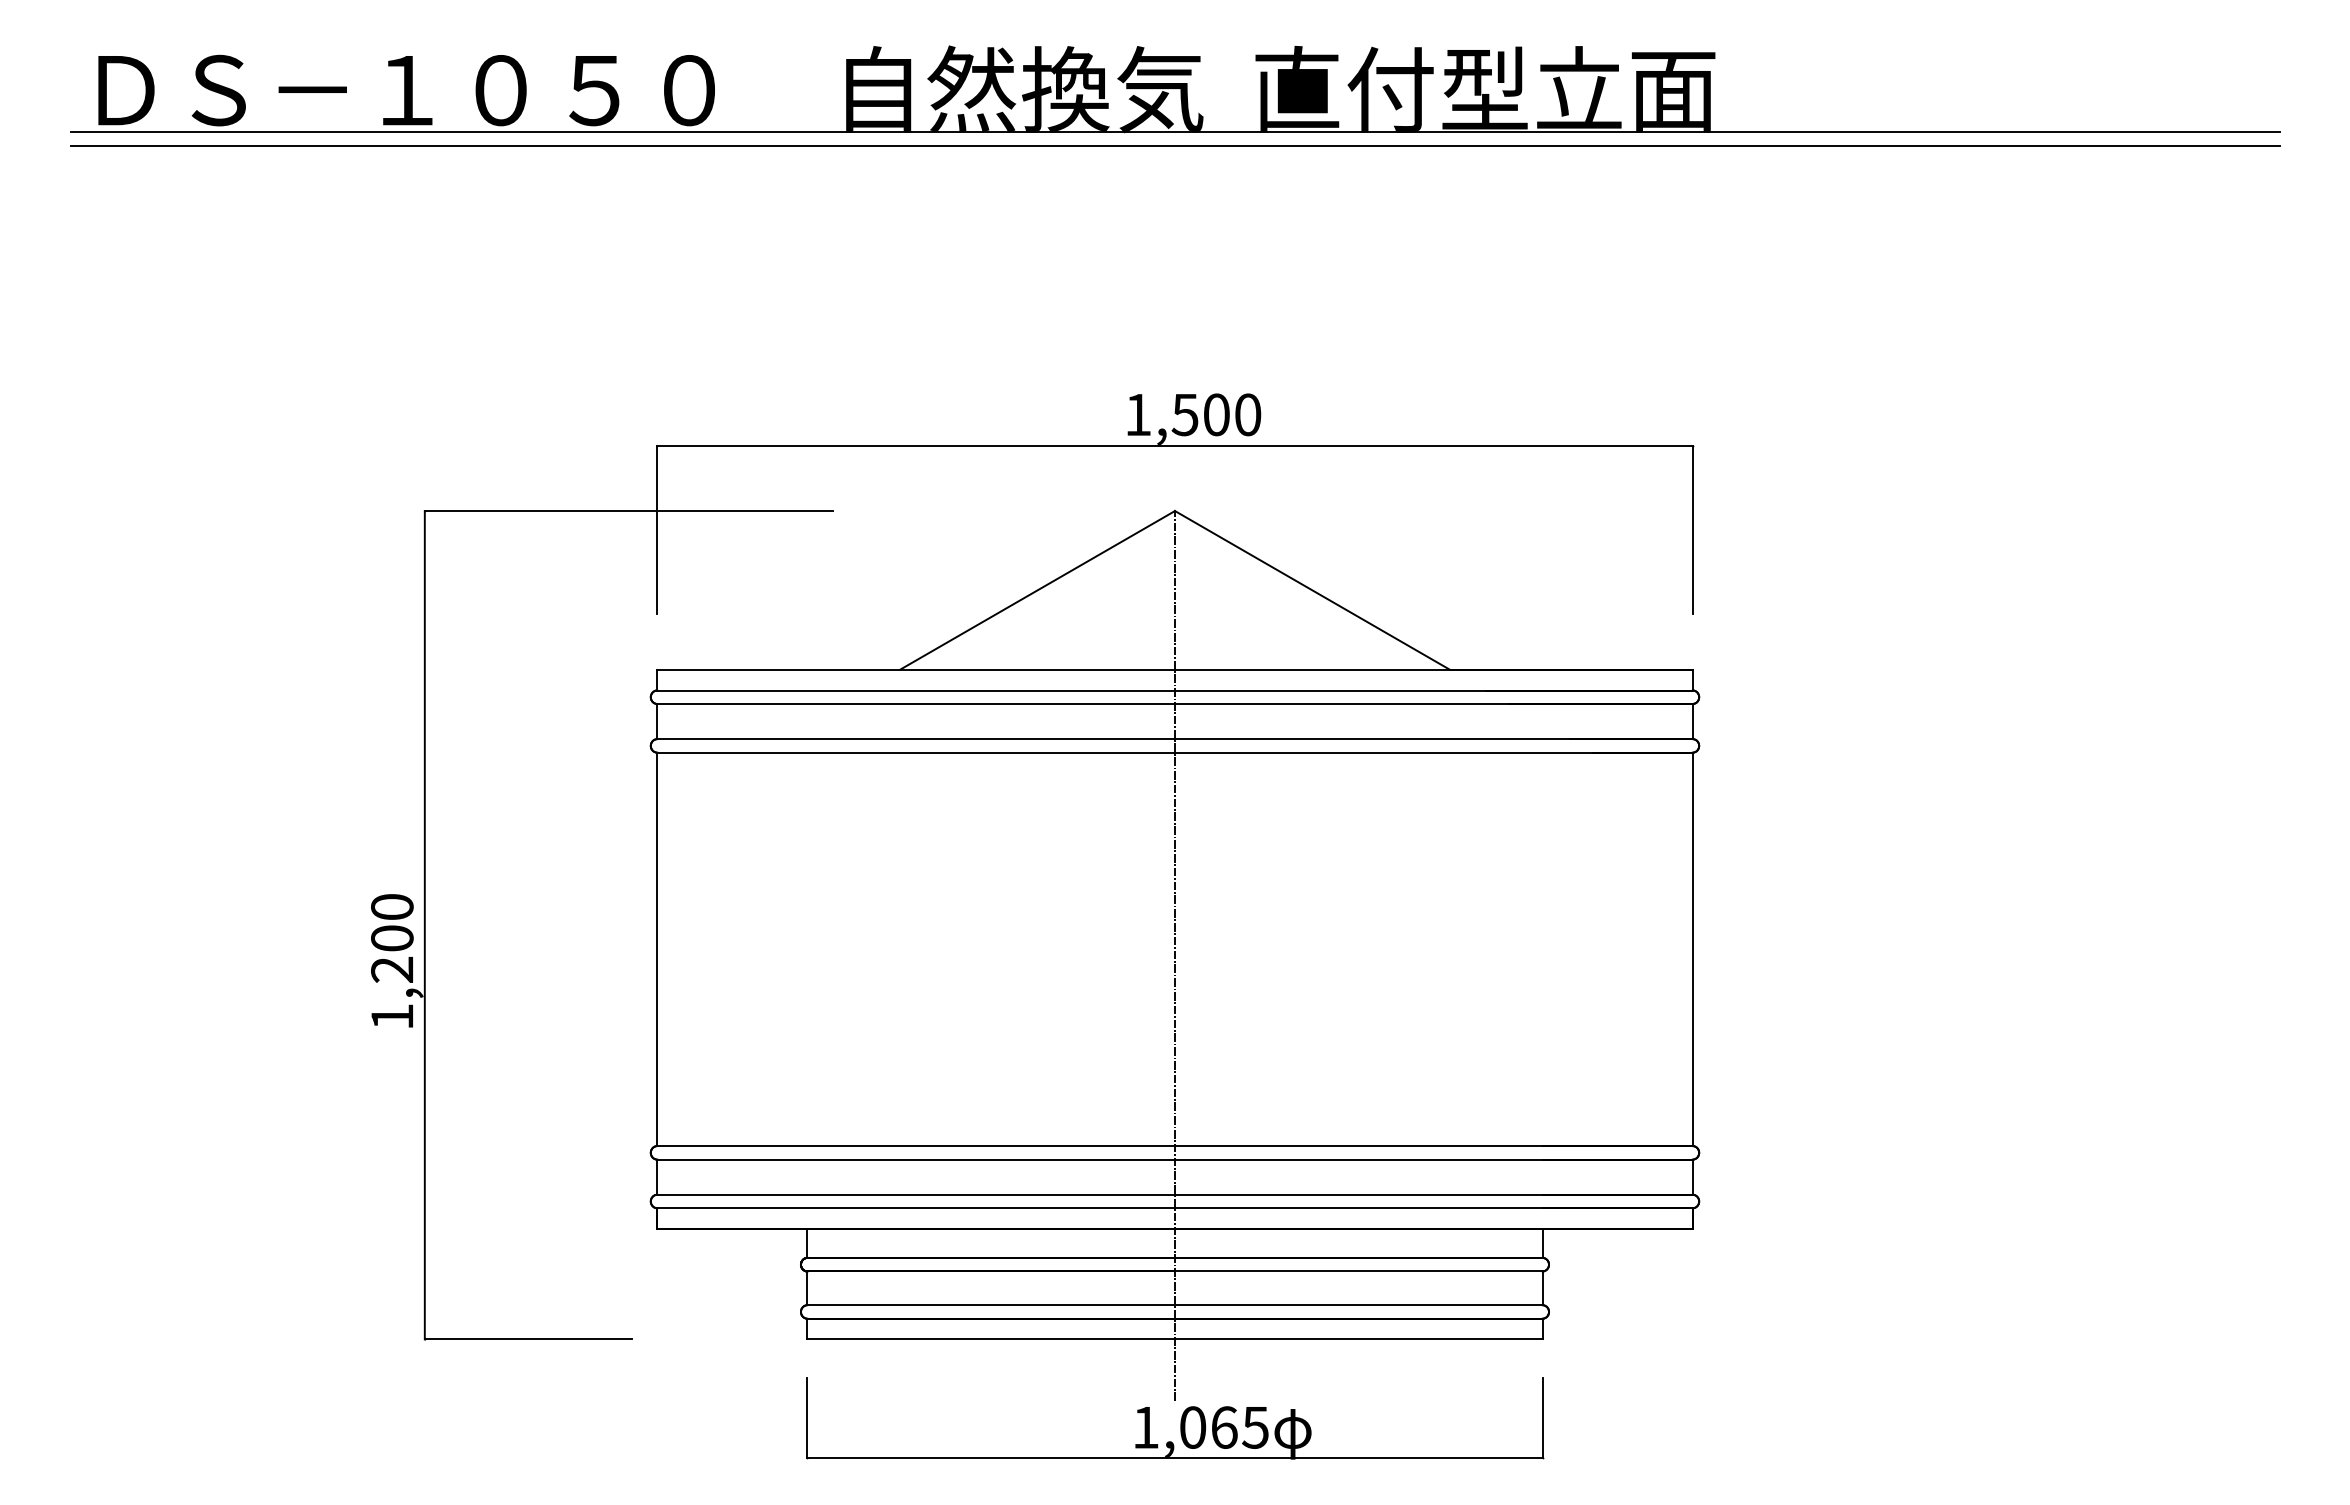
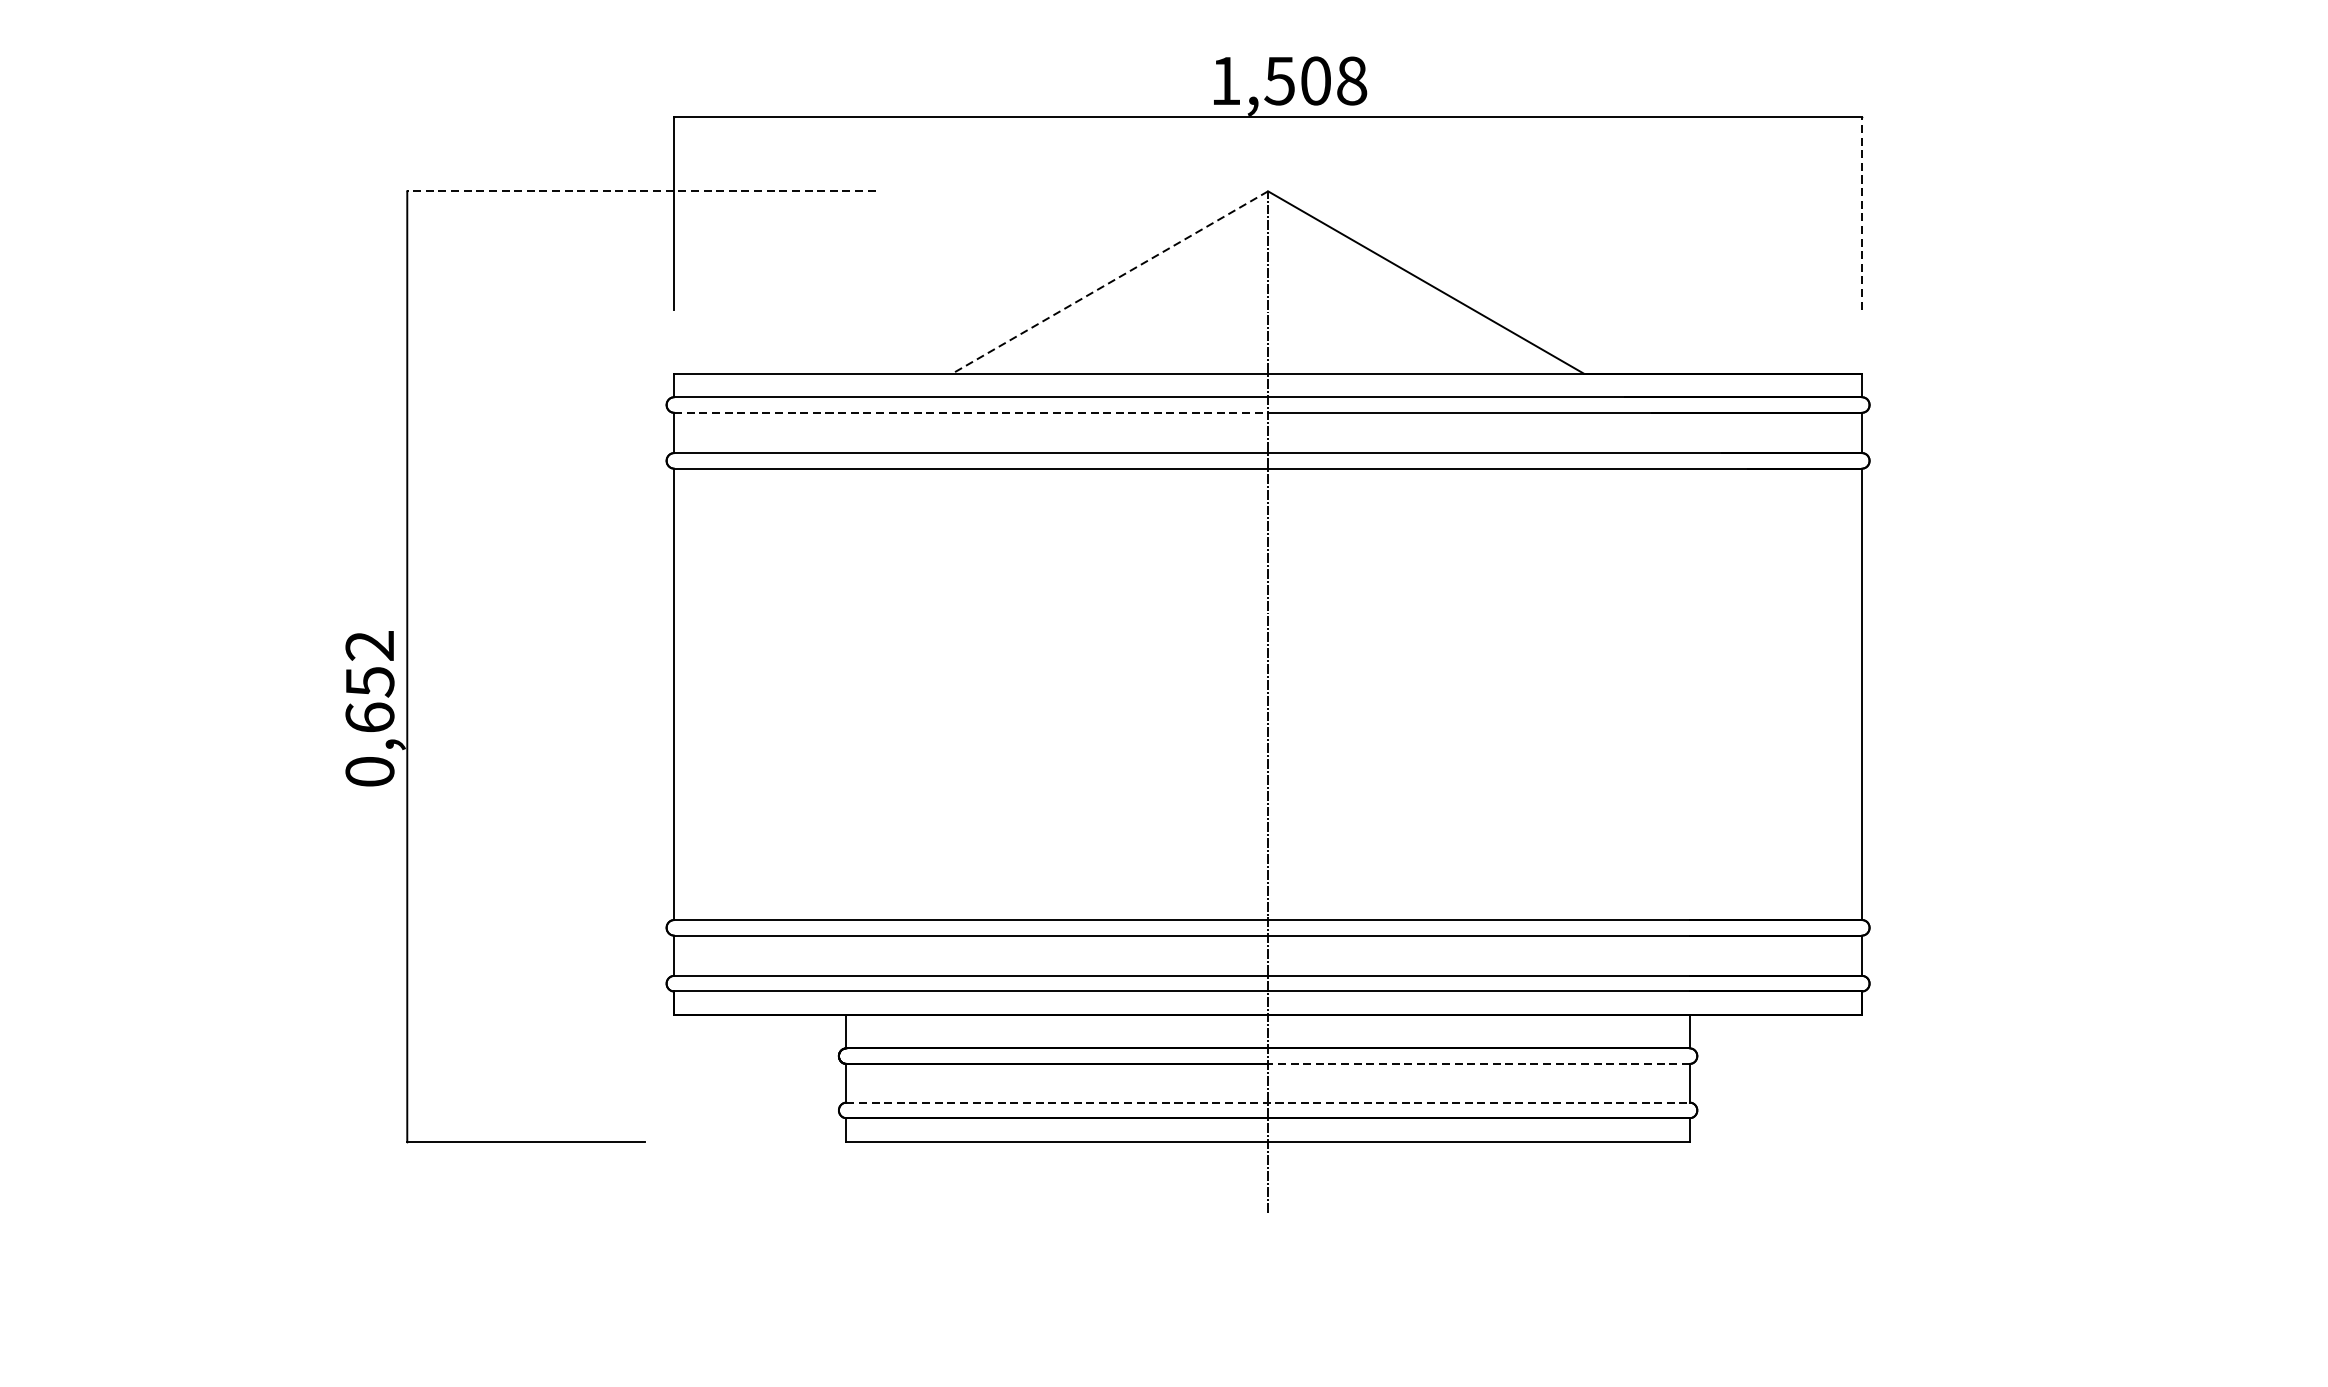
text: (1248, 414) -> (1352, 80), 1,500 -> 1,508
line: (628, 511) -> (641, 191), solid -> dashed
line: (1692, 529) -> (1861, 212), solid -> dashed
line: (1037, 590) -> (1110, 282), solid -> dashed
line: (916, 703) -> (971, 412), solid -> dashed
text: (392, 961) -> (370, 708), 1,200 -> 0,652
line: (1358, 1271) -> (1478, 1063), solid -> dashed
line: (1174, 1305) -> (1267, 1103), solid -> dashed
part: (1175, 1418) -> (1268, 1232), removed

